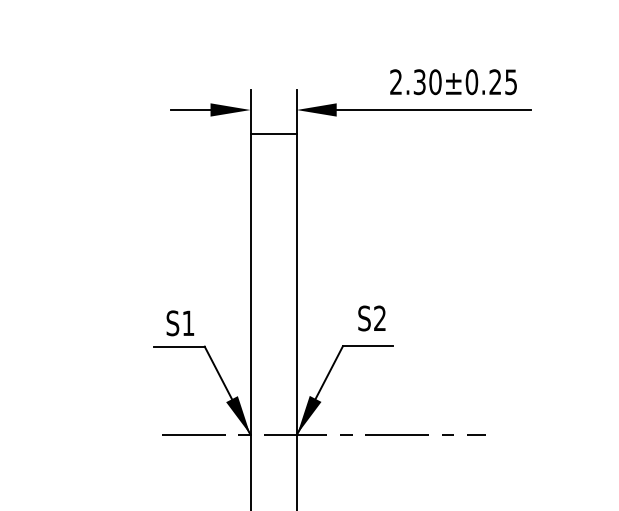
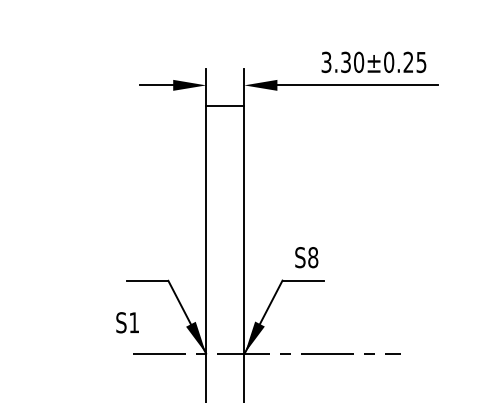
text: (396, 82) -> (326, 62), 2.30±0.25 -> 3.30±0.25
text: (380, 318) -> (313, 257), S2 -> S8
text: (180, 323) -> (127, 322), moved

